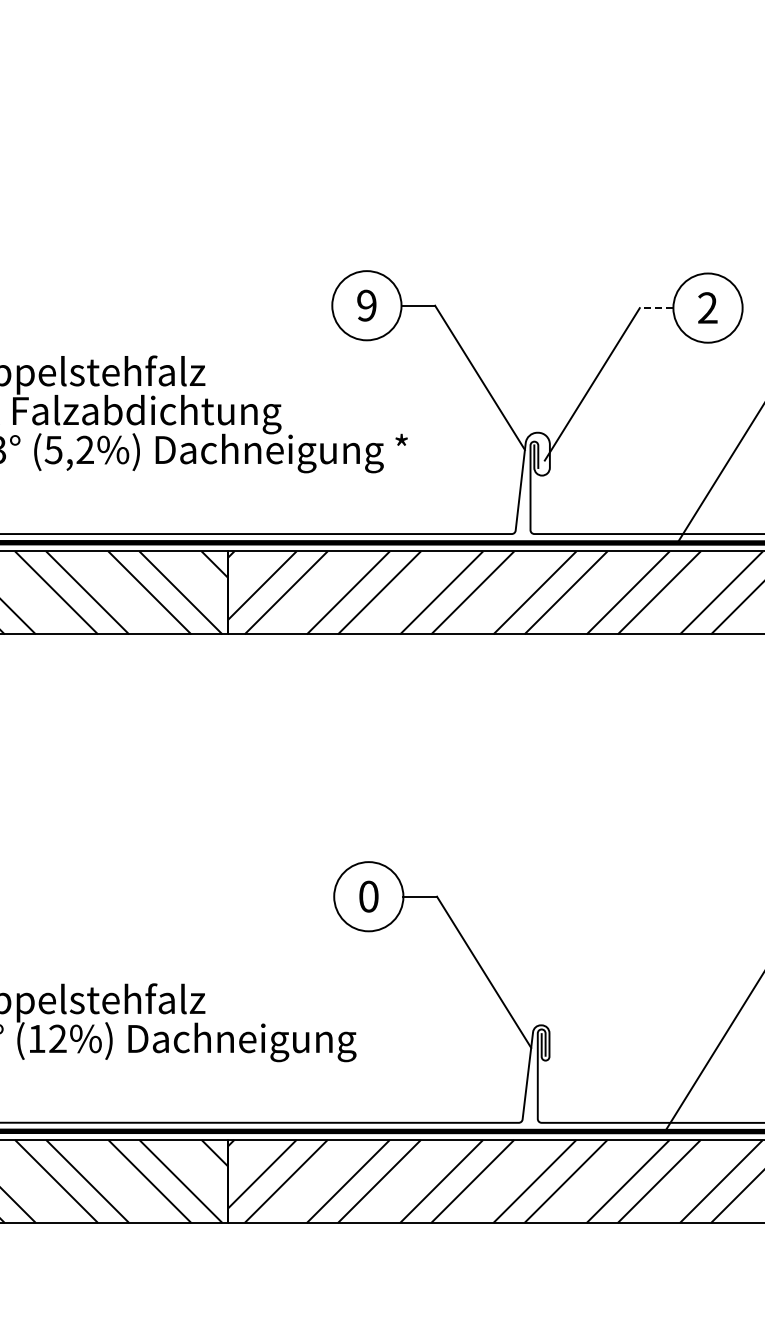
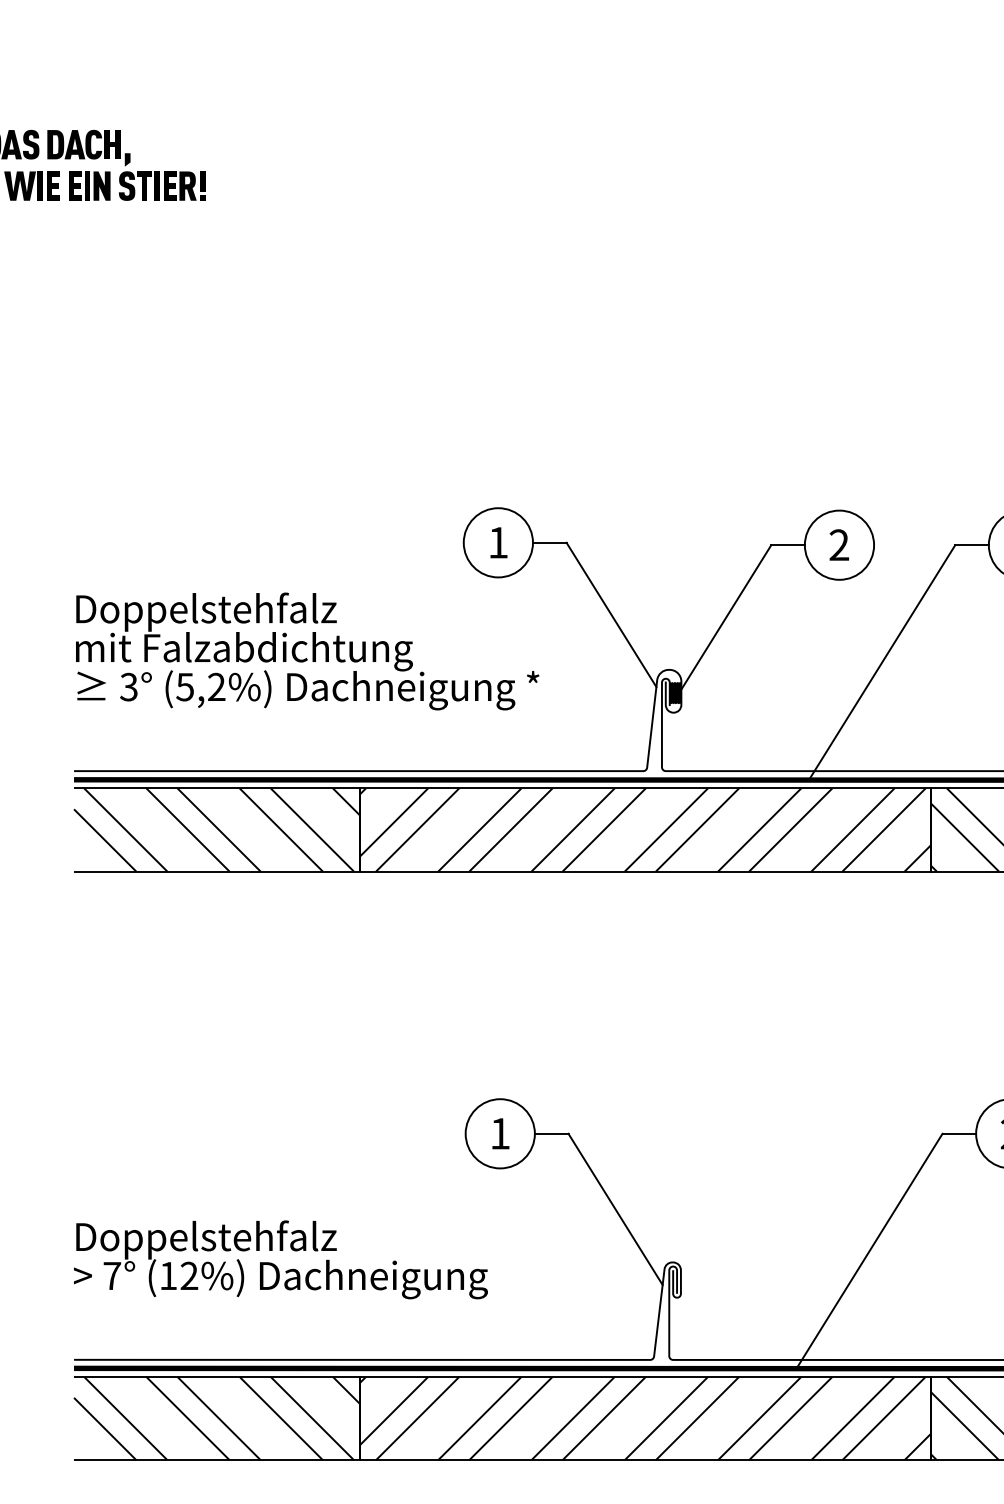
text: (366, 305) -> (497, 542), 9 -> 1
line: (657, 308) -> (788, 545), dashed -> solid
hatch: (544, 455) -> (675, 692), added
text: (368, 896) -> (499, 1133), 0 -> 1

